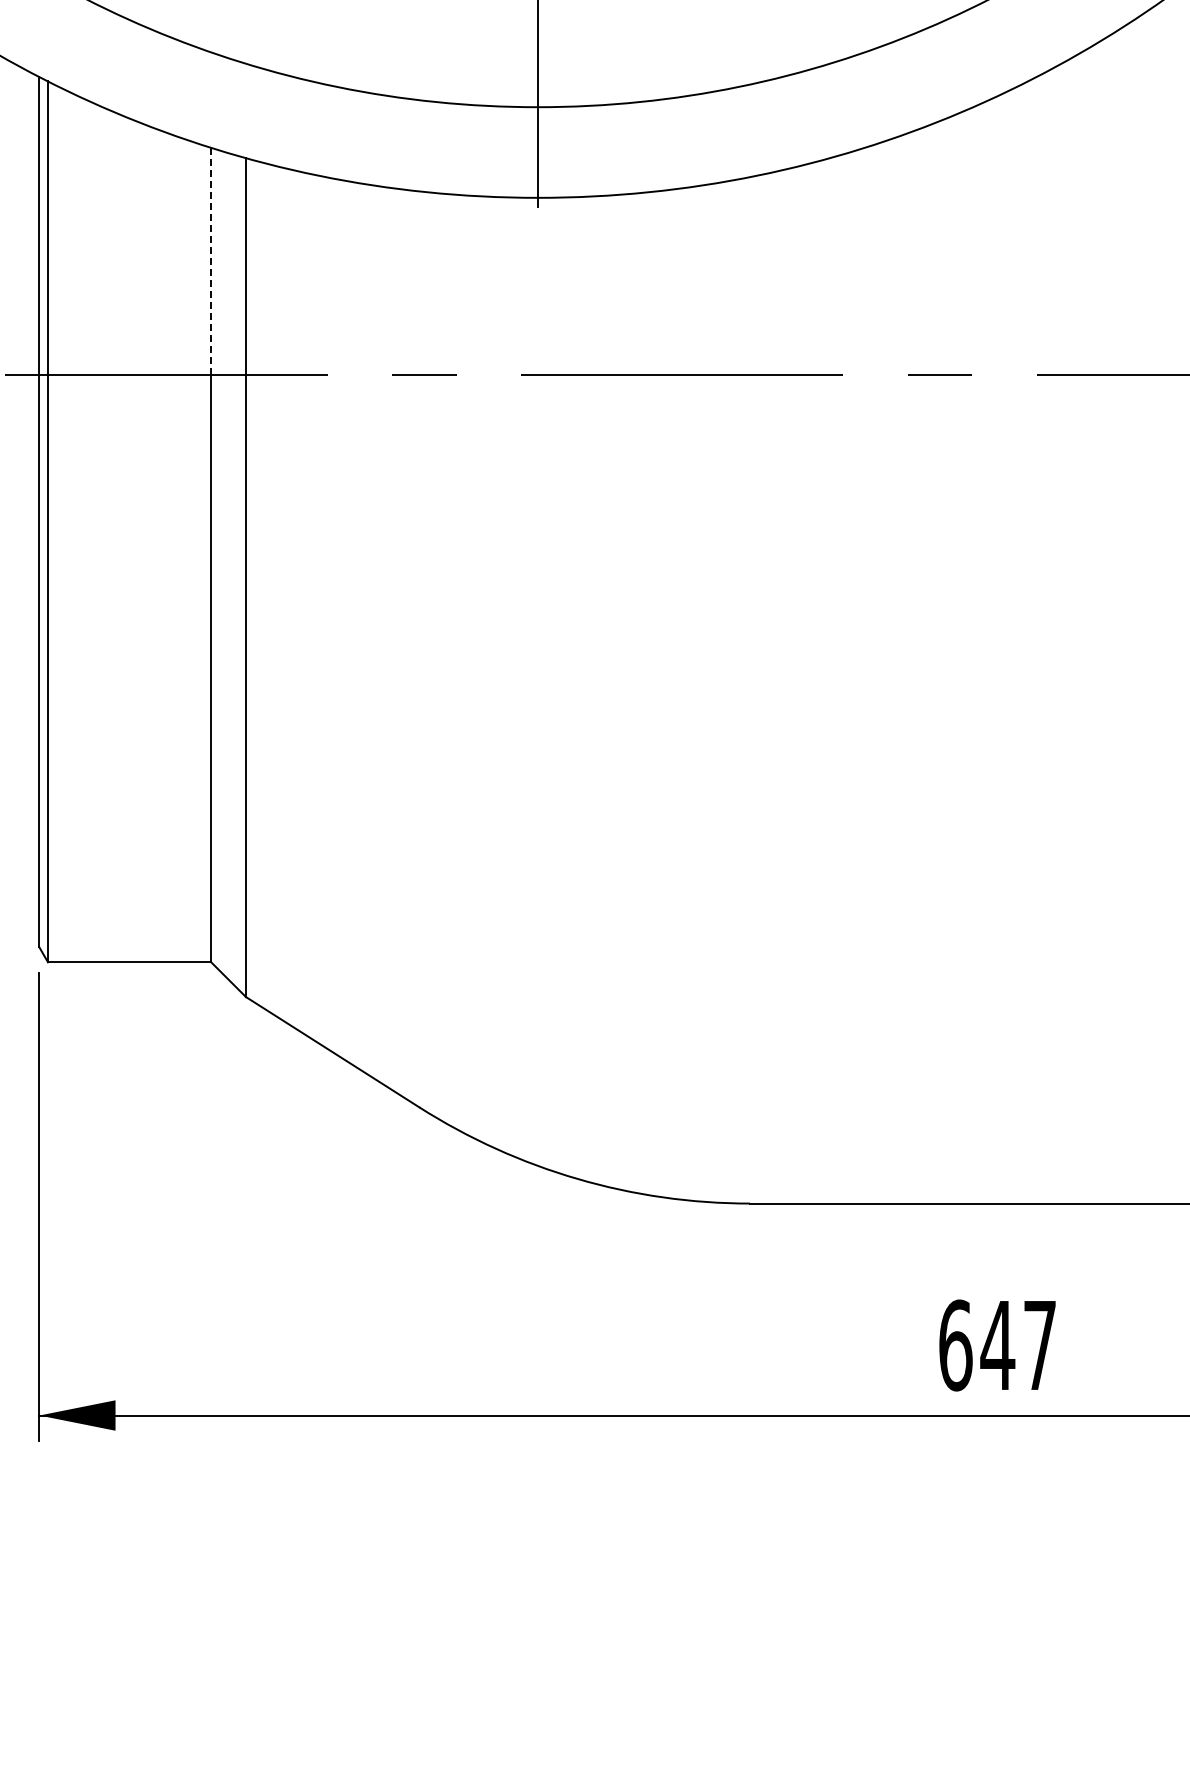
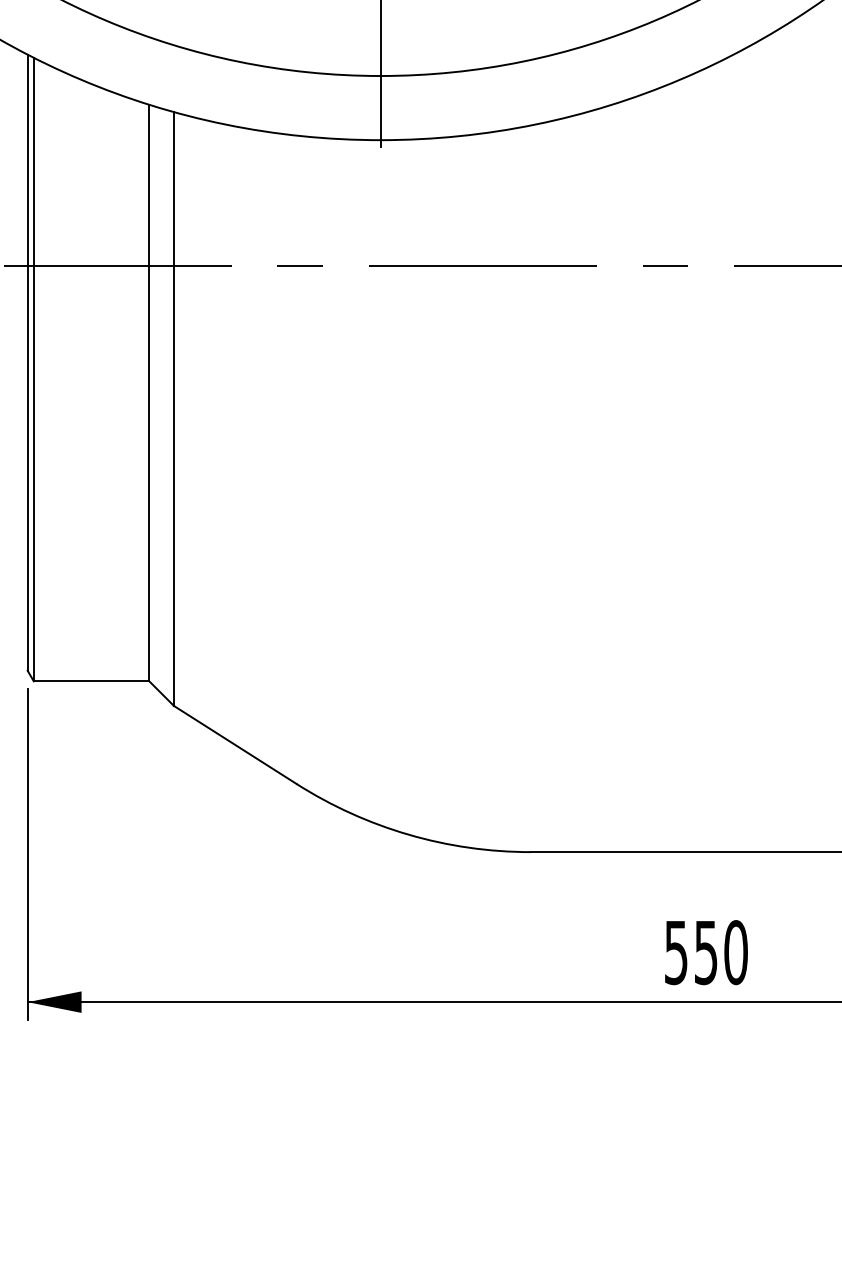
line: (211, 261) -> (149, 185), dashed -> solid
text: (997, 1345) -> (705, 952), 647 -> 550

